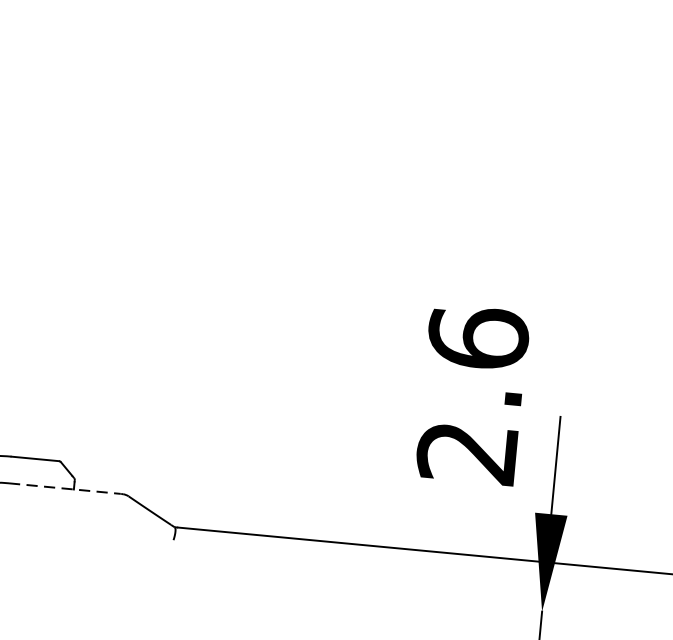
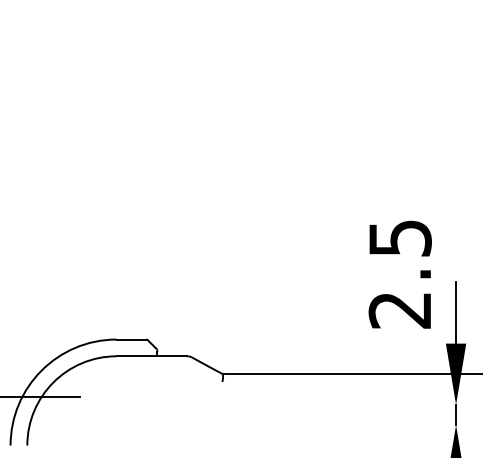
text: (477, 336) -> (399, 237), 2.6 -> 2.5
line: (66, 489) -> (152, 356), dashed -> solid

